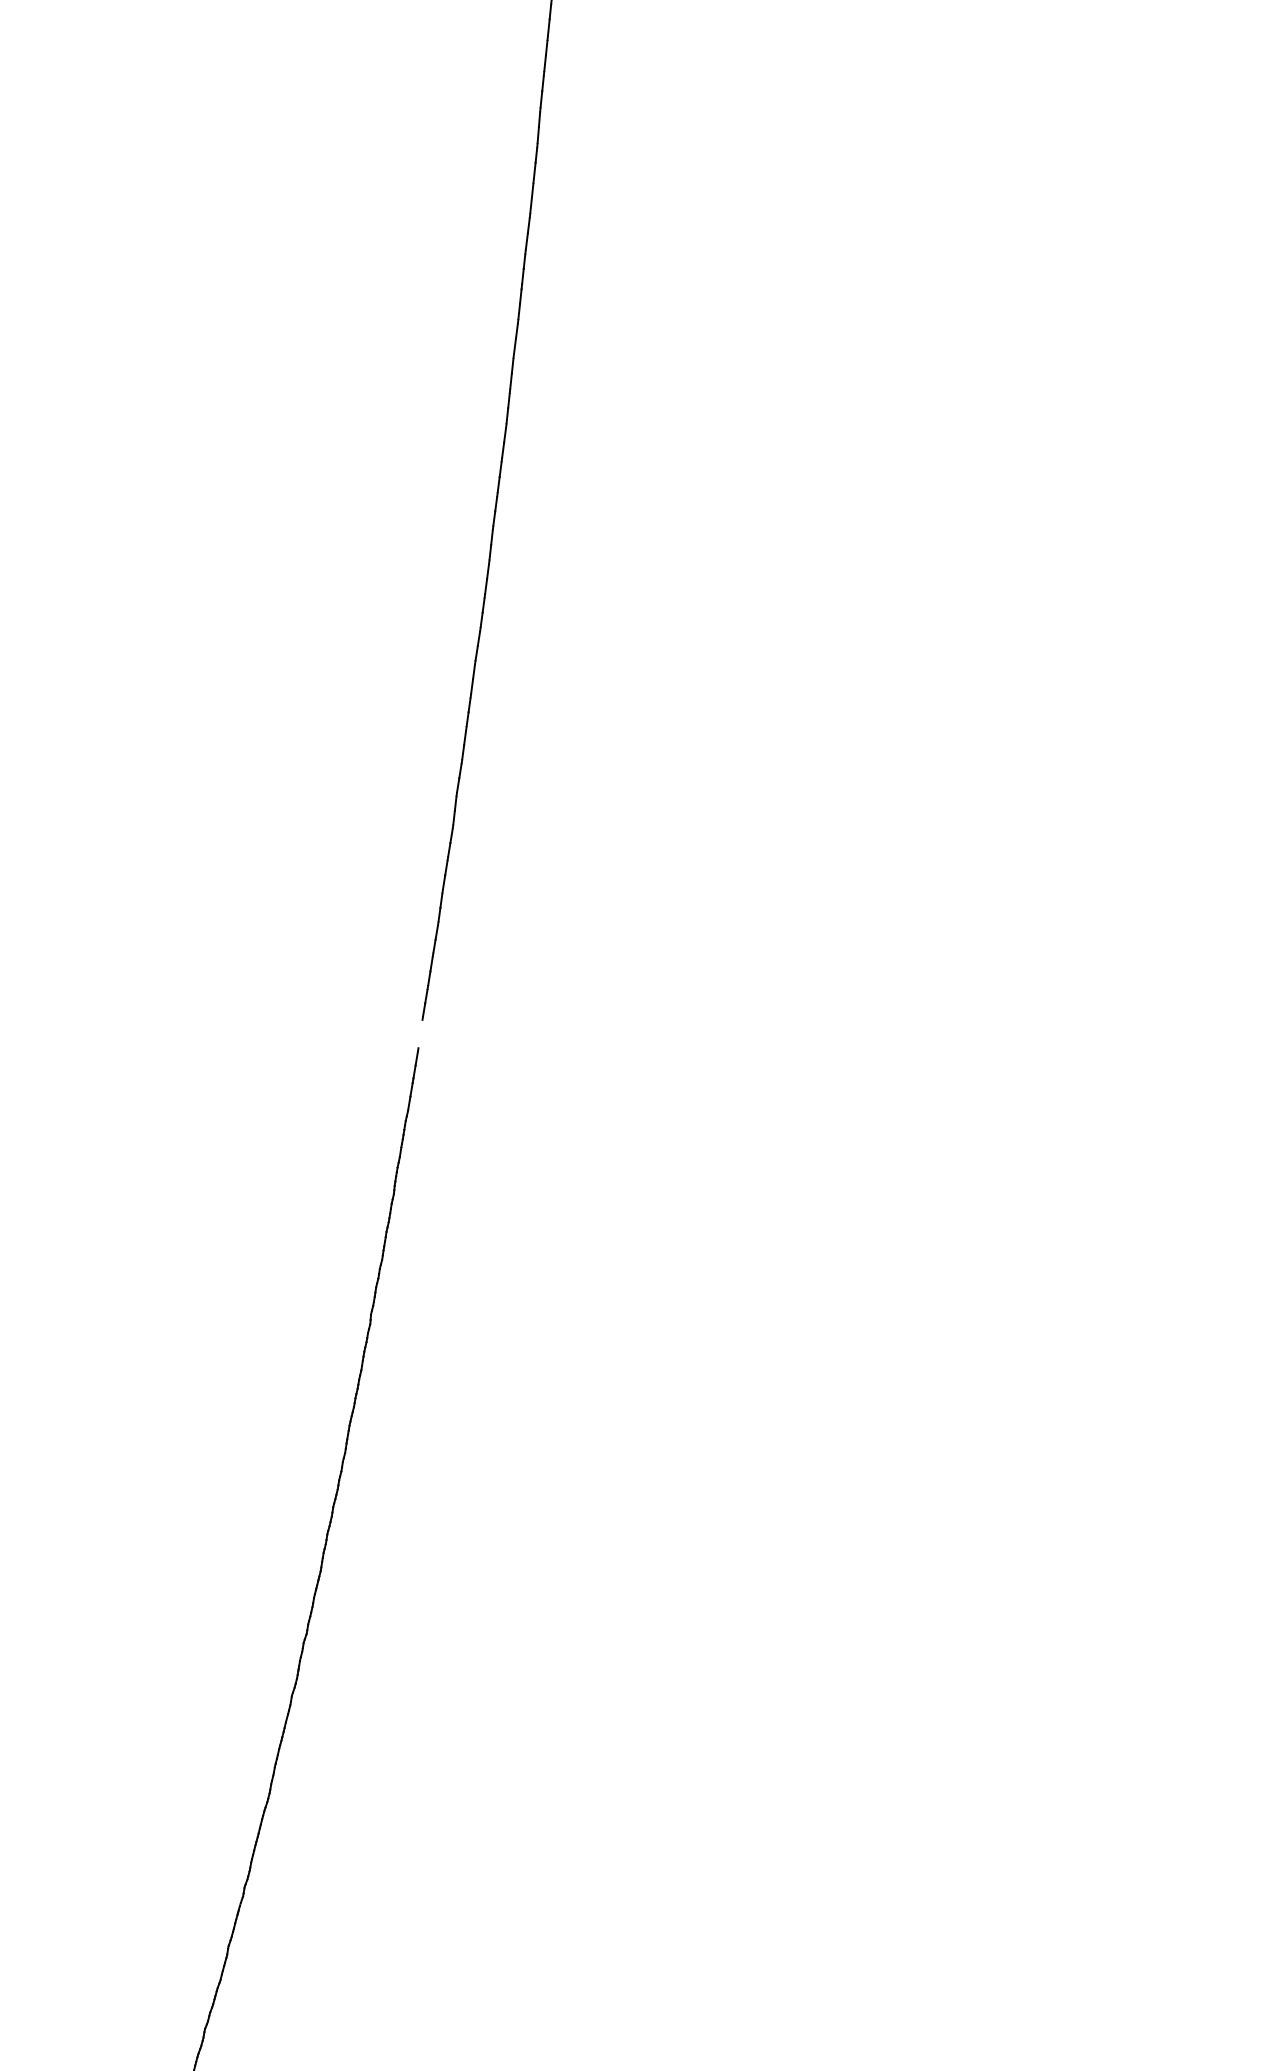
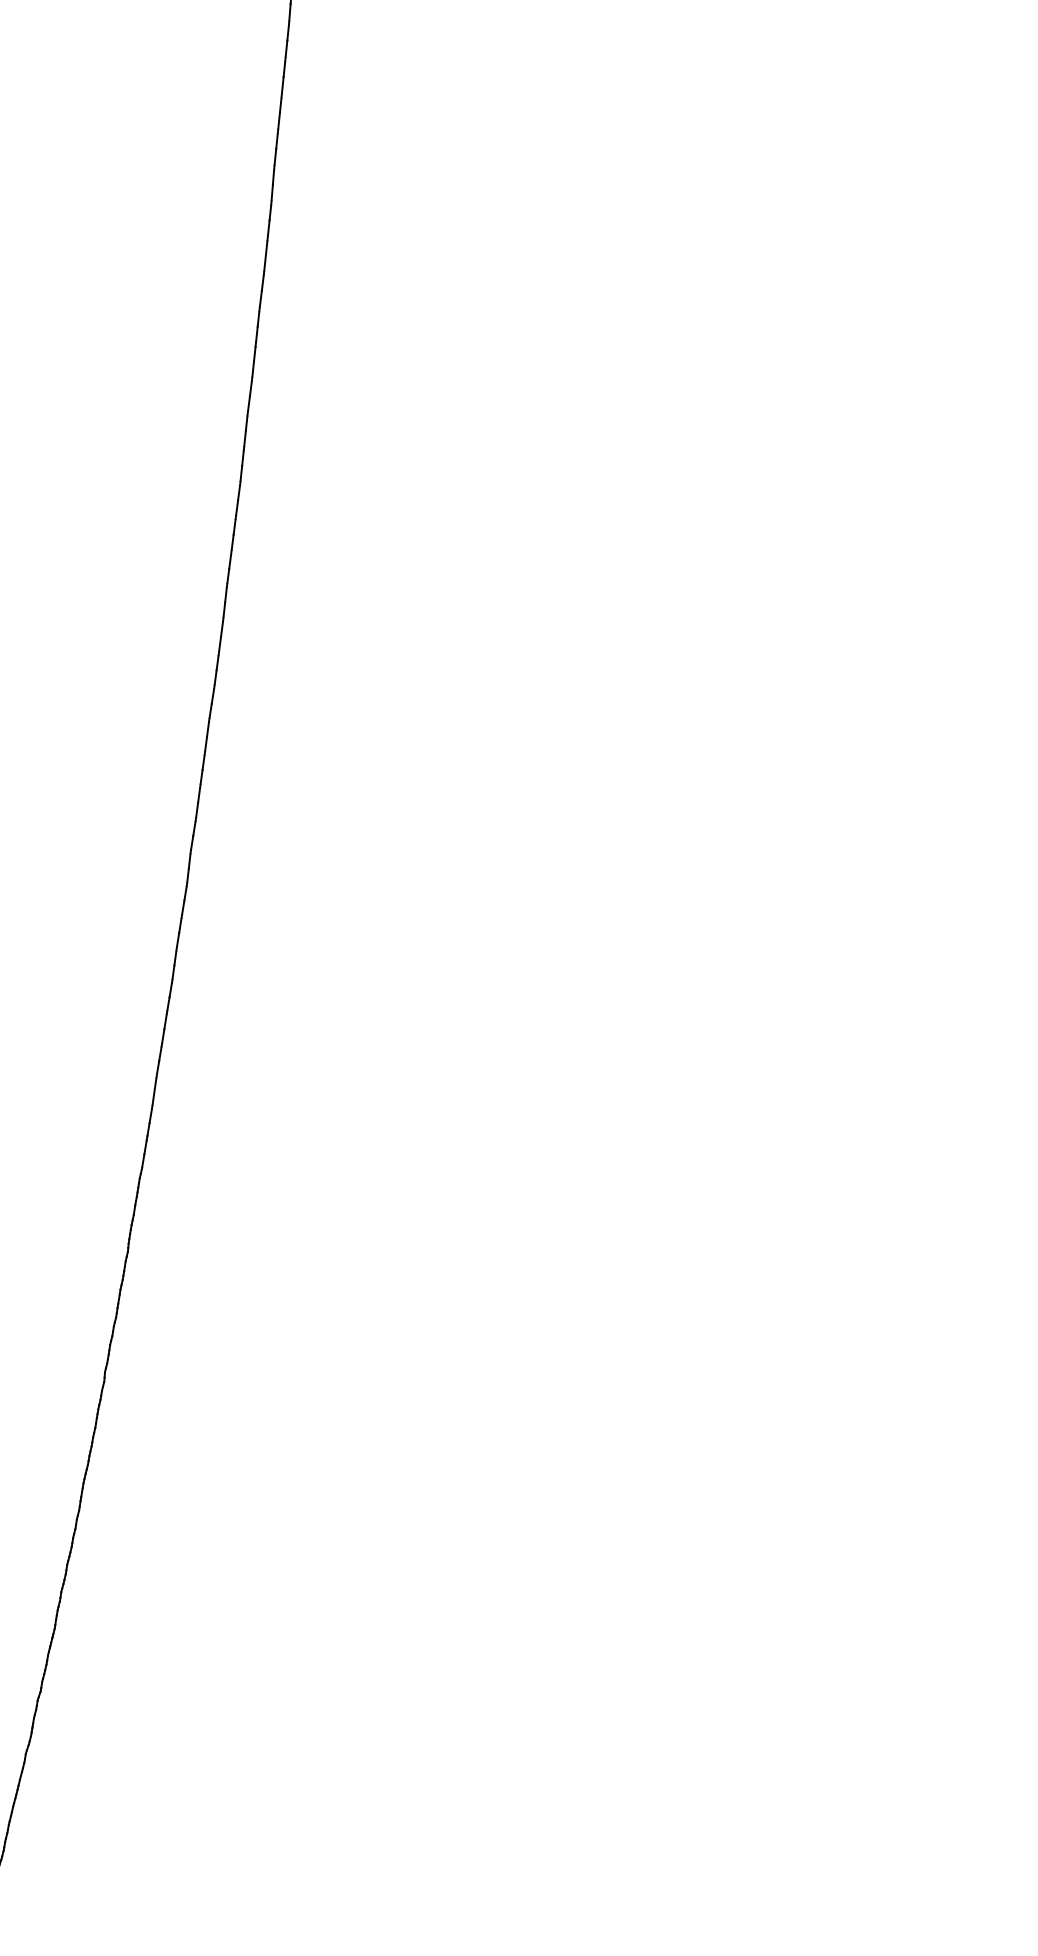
line: (420, 1033) -> (154, 1091), added

